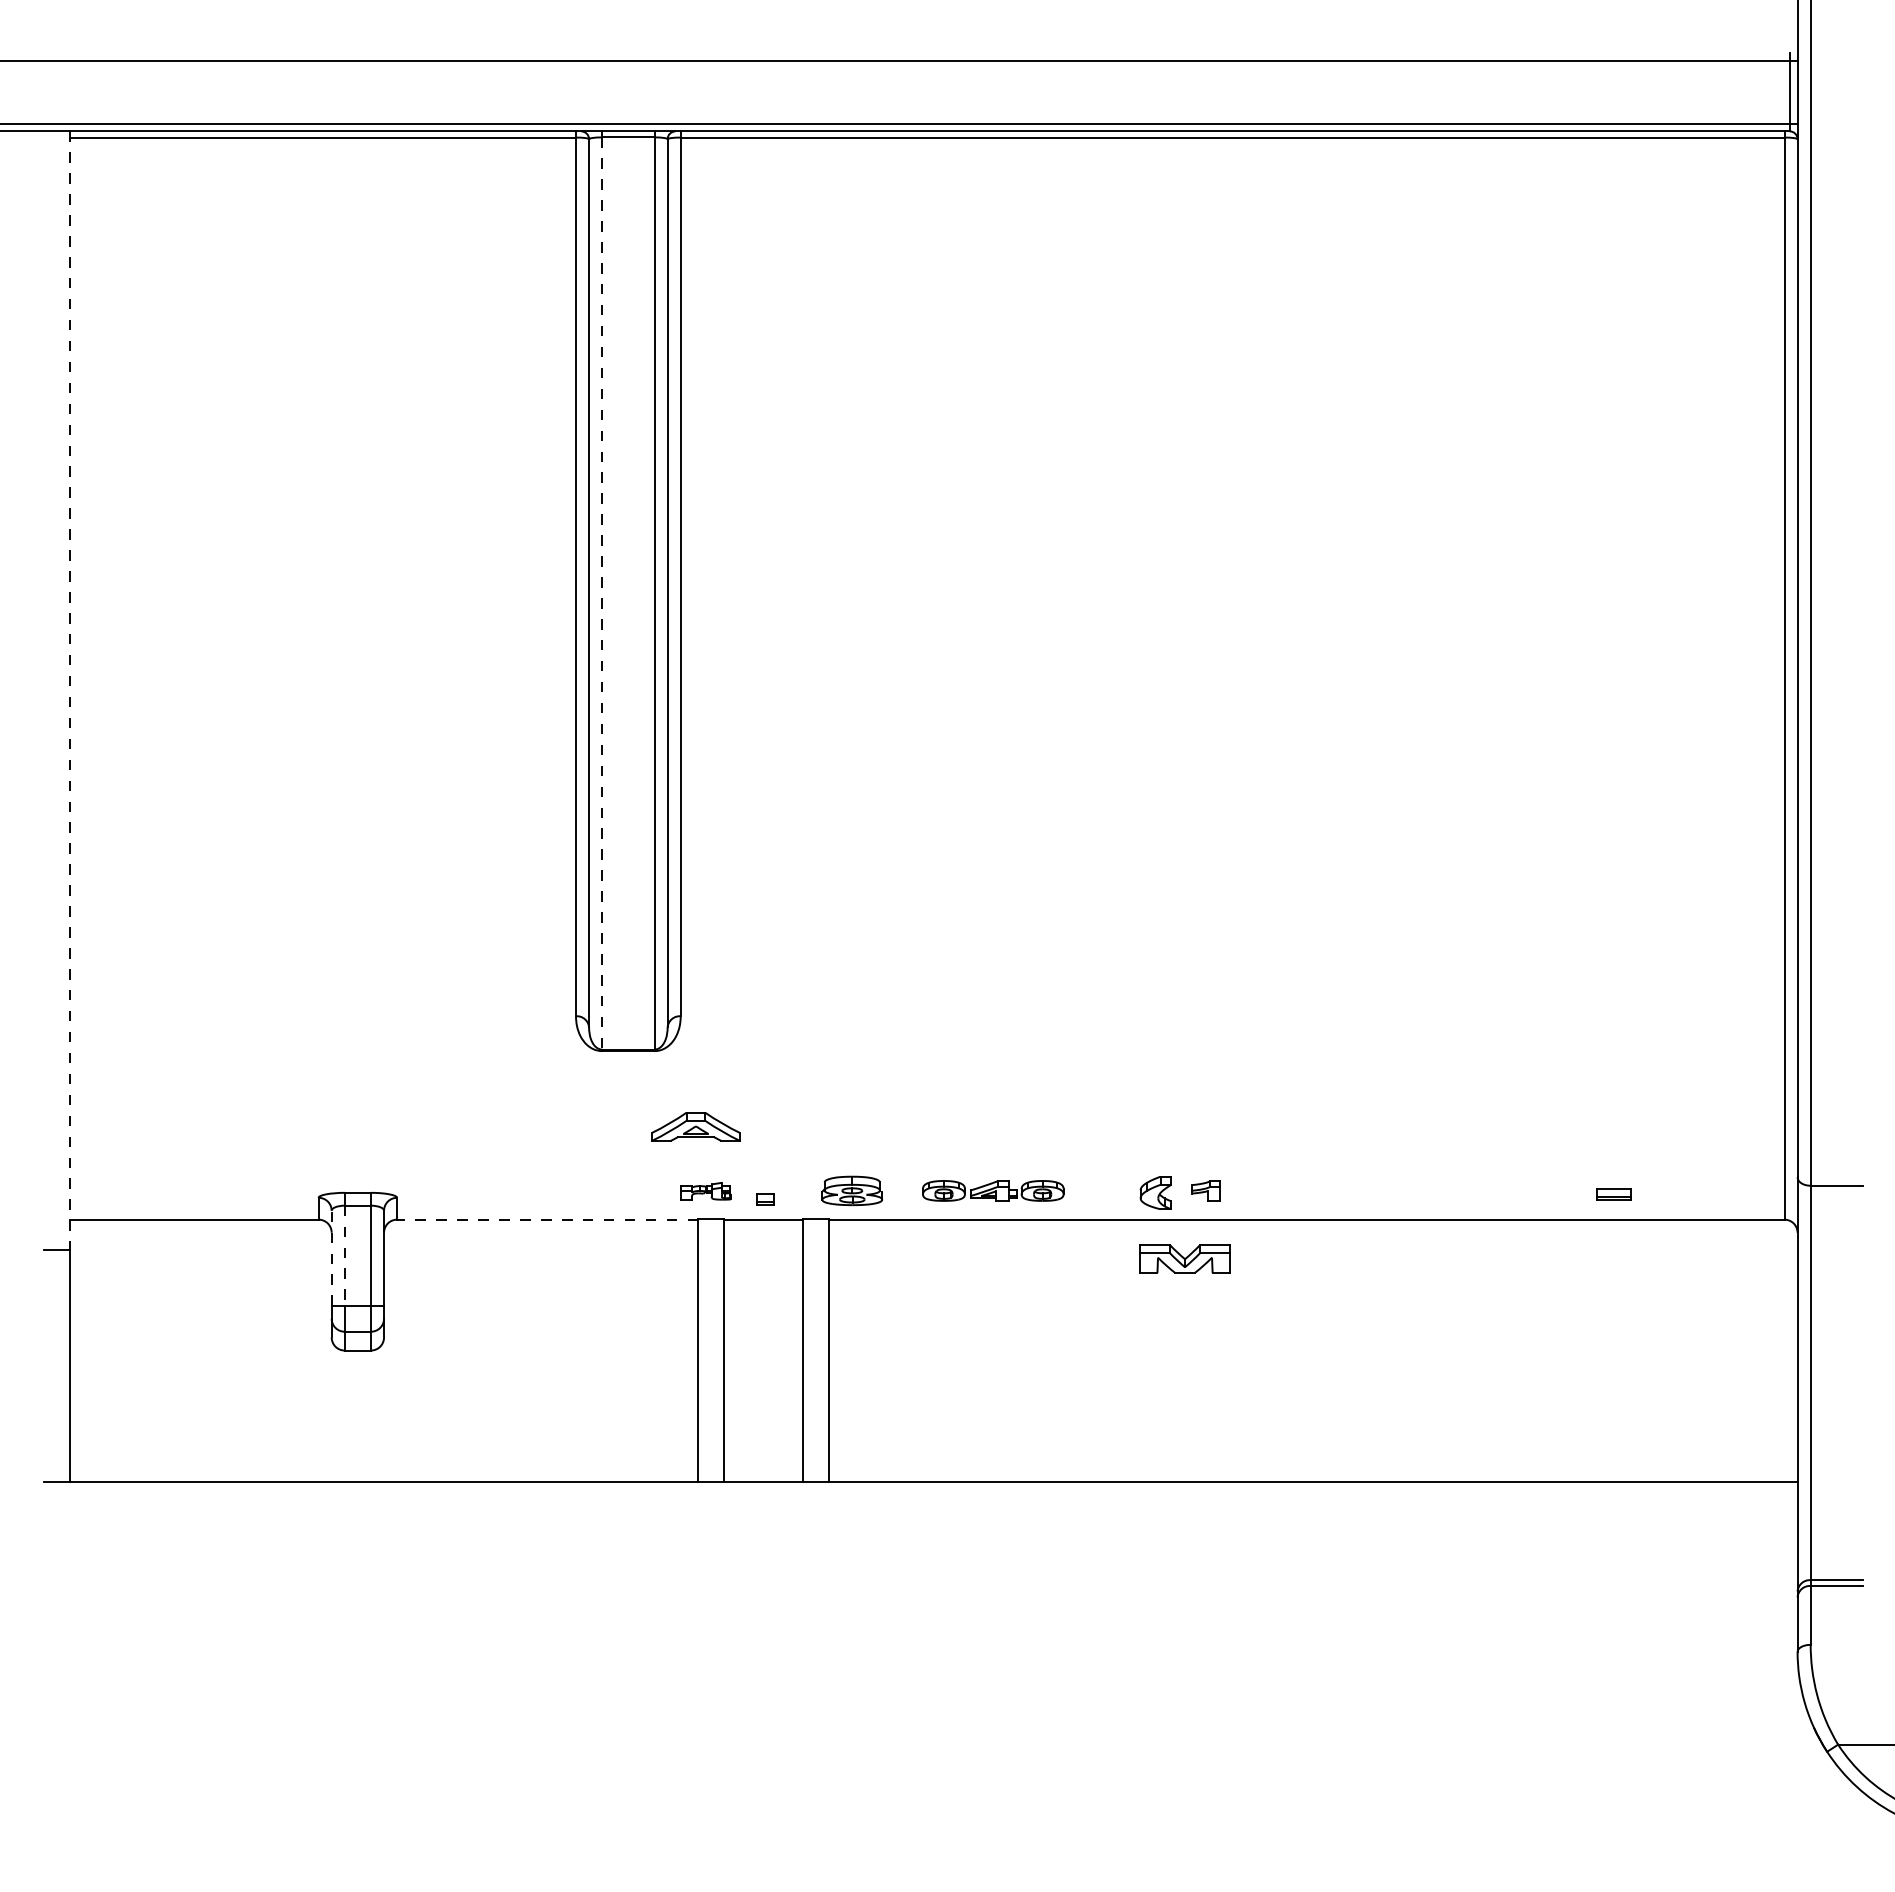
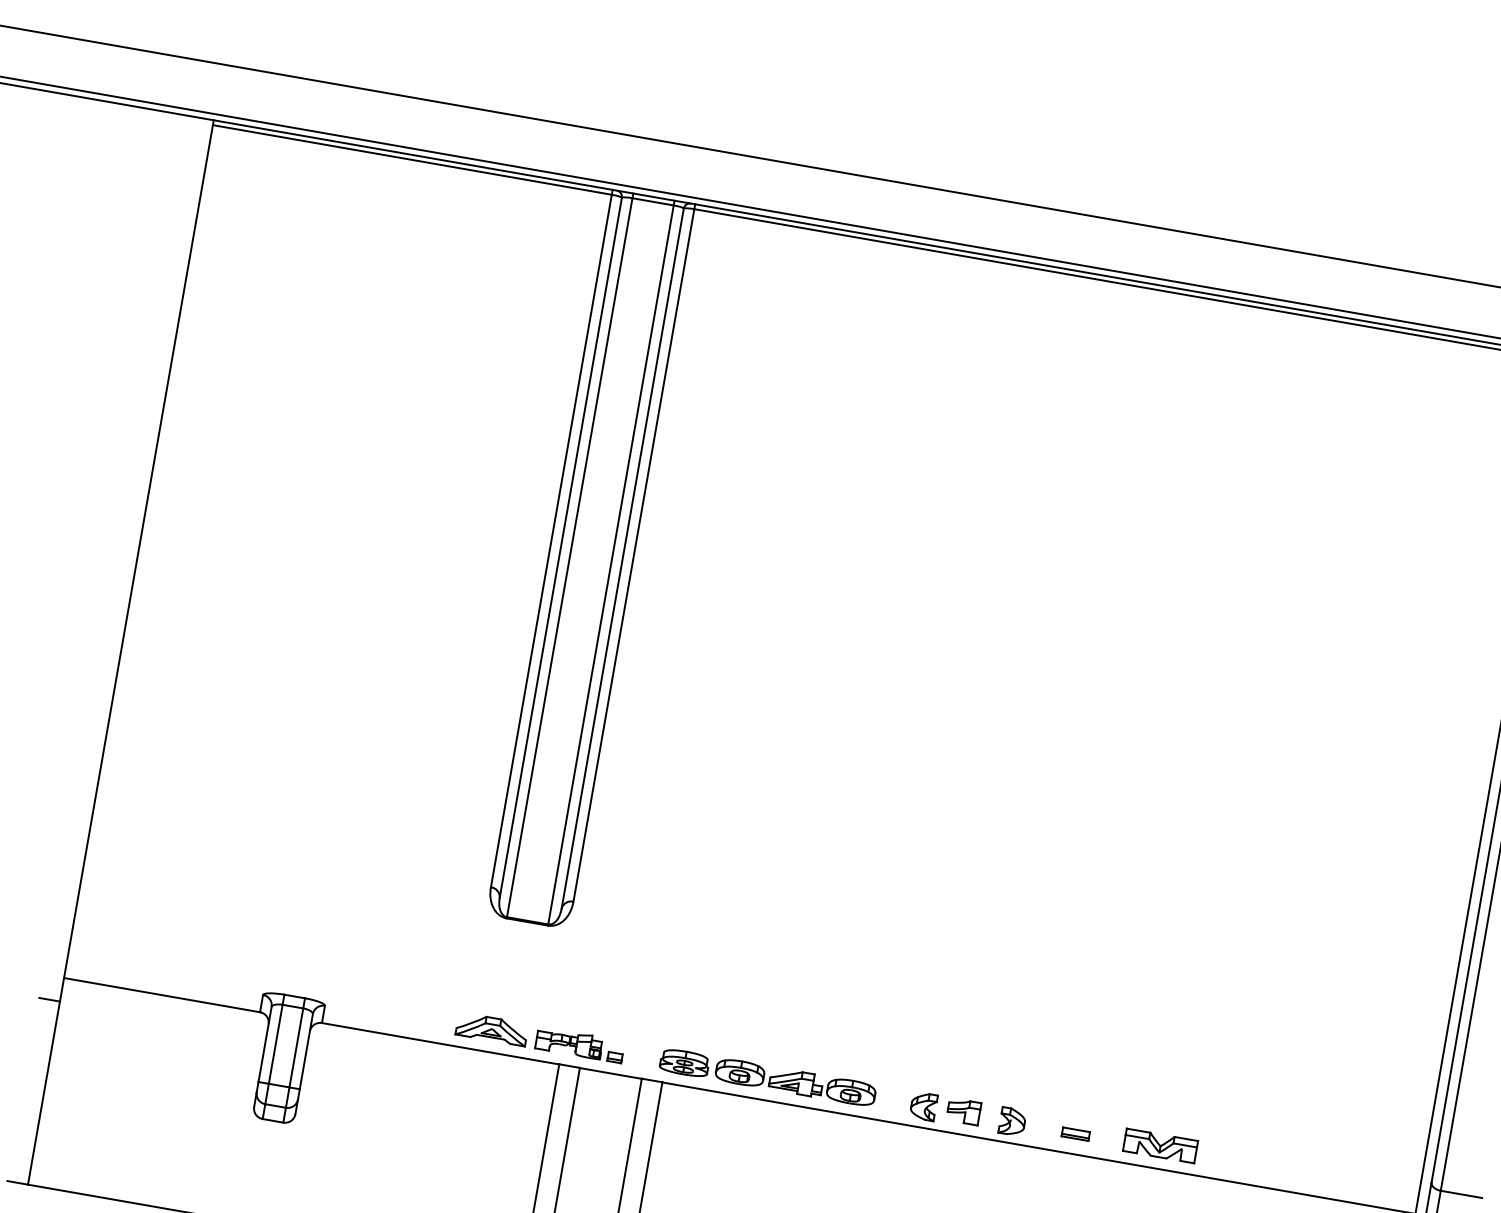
line: (602, 594) -> (569, 558), dashed -> solid
line: (69, 690) -> (136, 560), dashed -> solid
part: (695, 1126) -> (491, 1029), moved
part: (993, 1190) -> (796, 1082), size x1.43
part: (1205, 1190) -> (963, 1111), size x1.43
part: (705, 1191) -> (568, 1043), size x1.67
part: (1268, 1192) -> (1012, 1121), added
part: (1613, 1194) -> (1075, 1134), moved
line: (547, 1219) -> (440, 1043), dashed -> solid
line: (344, 1256) -> (275, 1044), dashed -> solid
line: (331, 1258) -> (264, 1044), dashed -> solid
part: (1184, 1258) -> (1160, 1145), moved

